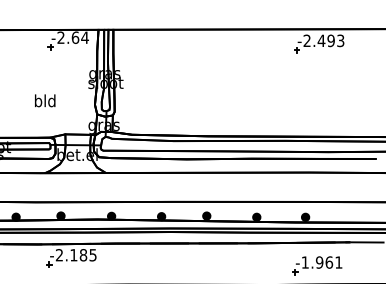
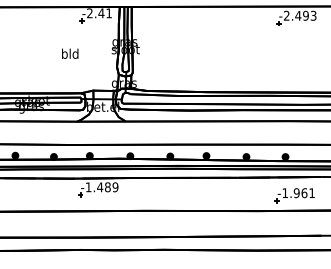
text: (80, 37) -> (105, 13), -2.64 -> -2.41
text: (45, 100) -> (70, 53), moved
text: (75, 255) -> (101, 187), -2.185 -> -1.489

